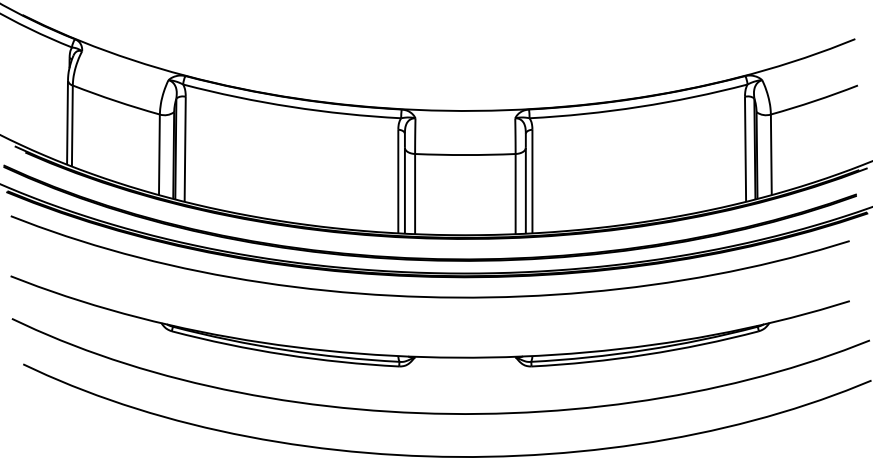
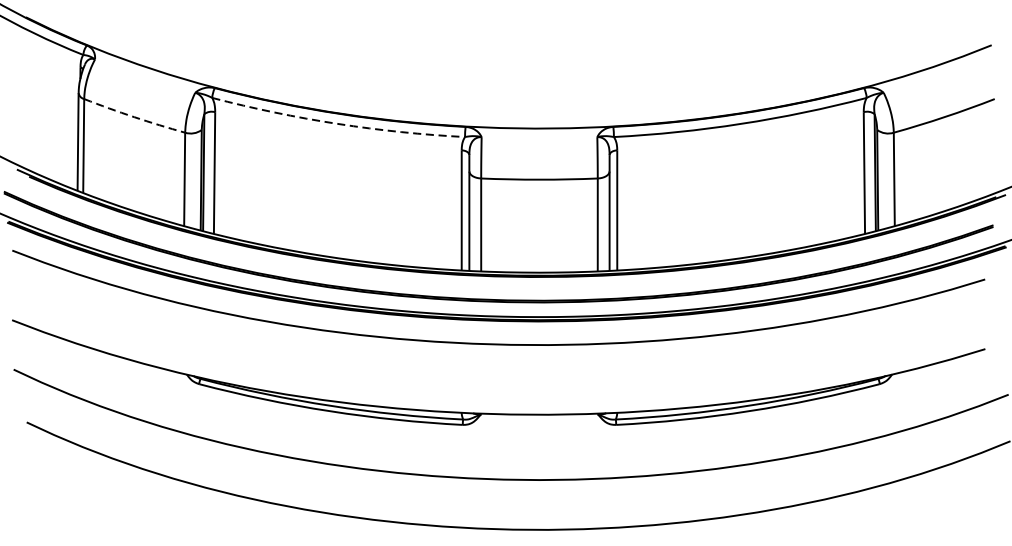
arc: (115, 101) -> (133, 117), solid -> dashed
arc: (291, 106) -> (337, 123), solid -> dashed

